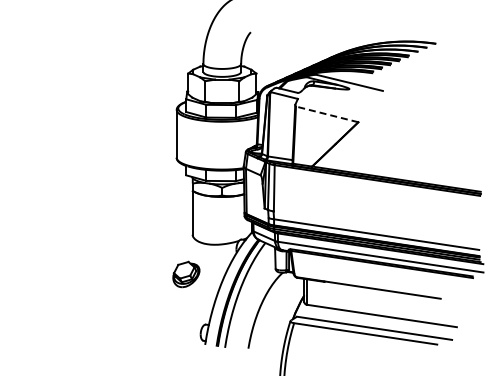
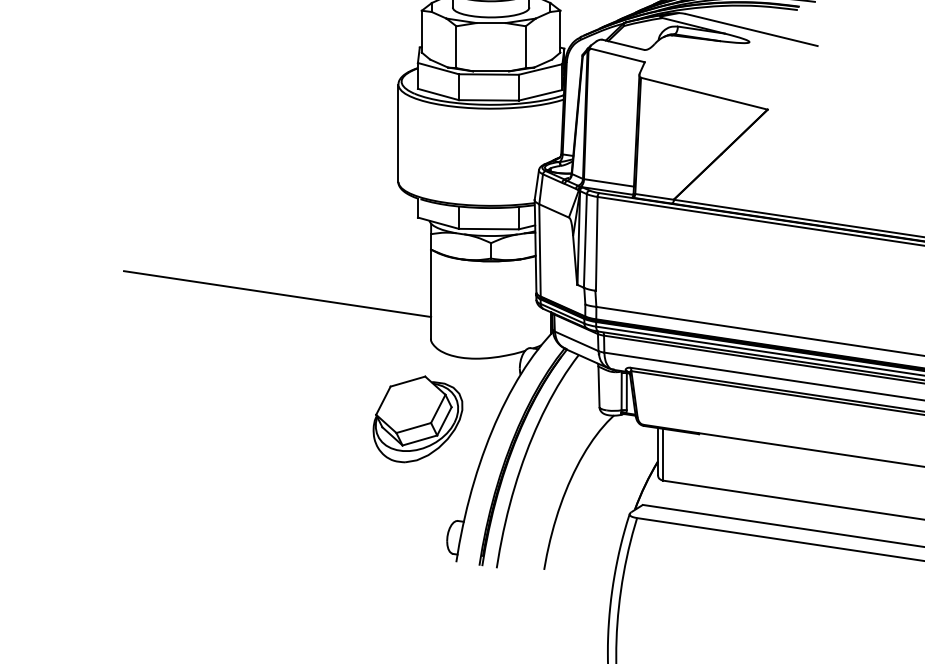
line: (326, 114) -> (702, 93), dashed -> solid
line: (116, 212) -> (276, 293), added
part: (186, 274) -> (418, 419), size x1.67

